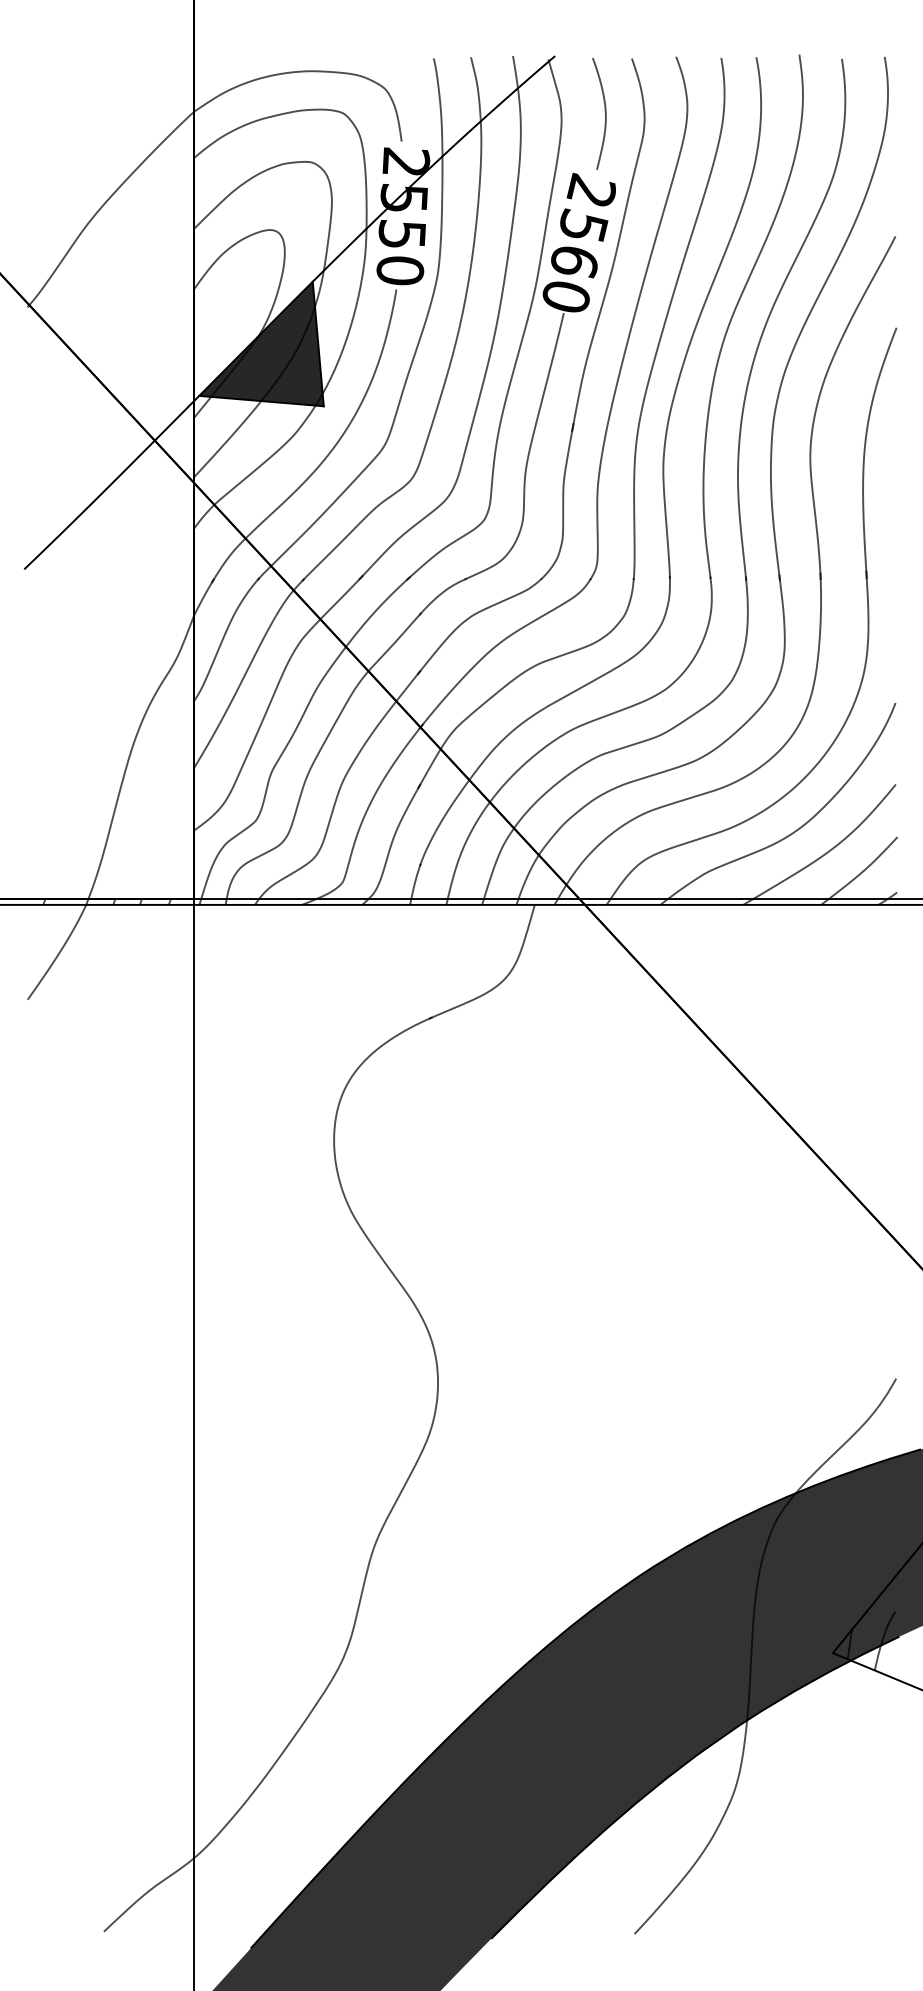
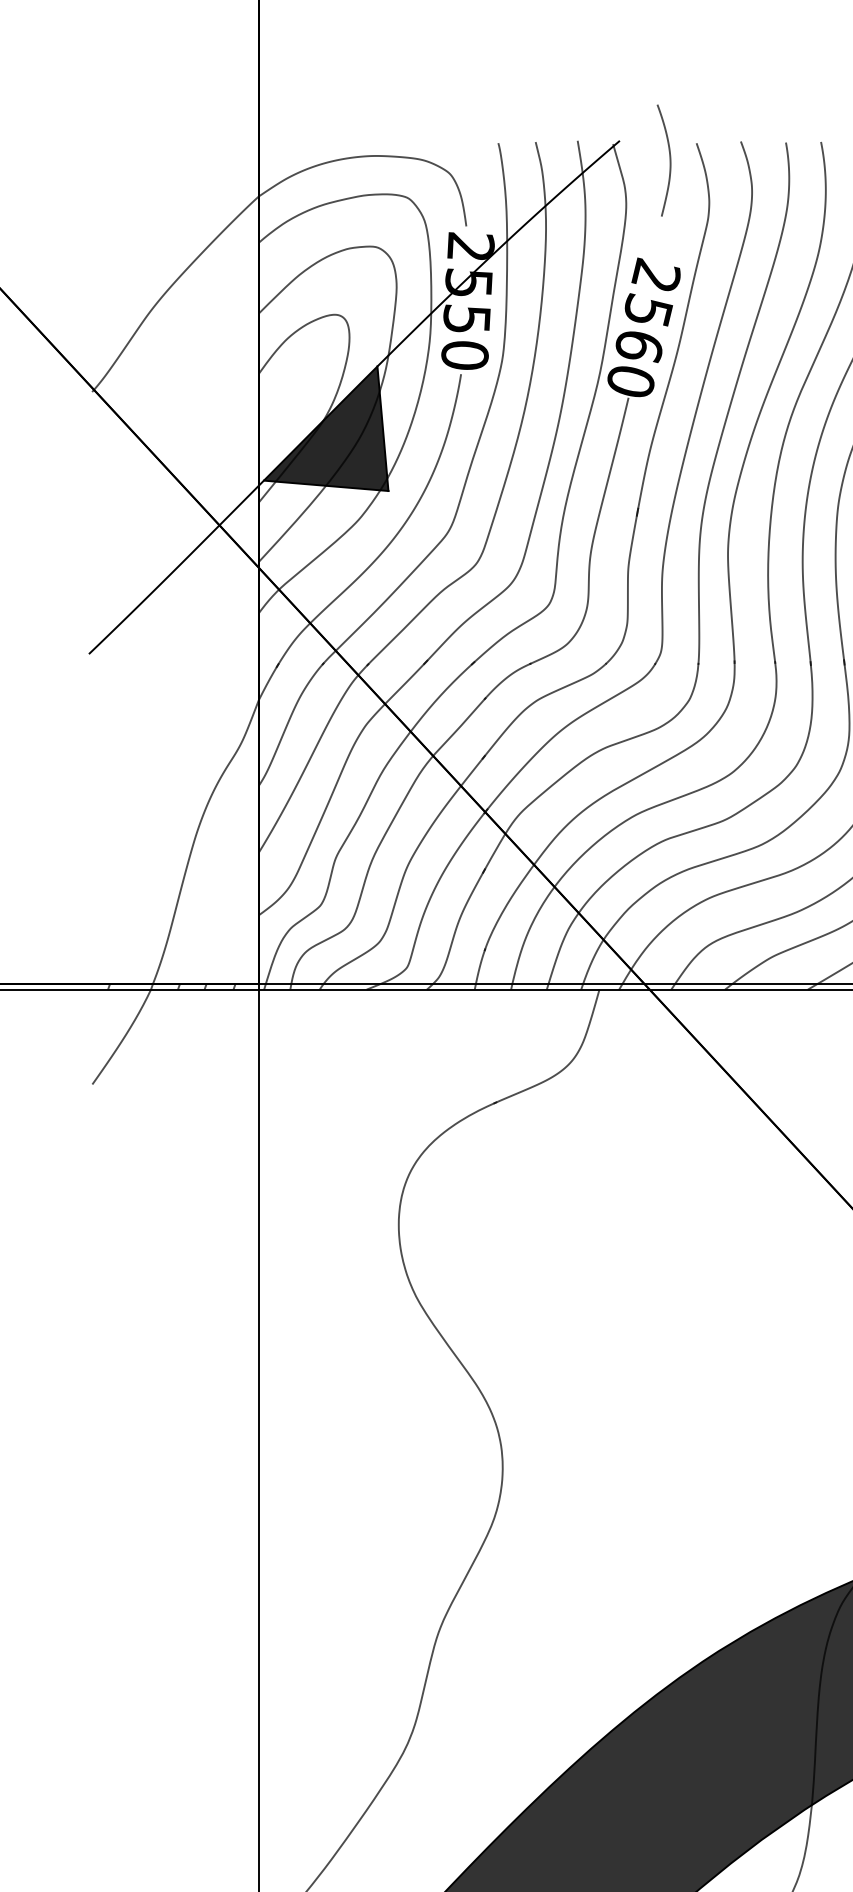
curve: (604, 112) -> (669, 159), moved

